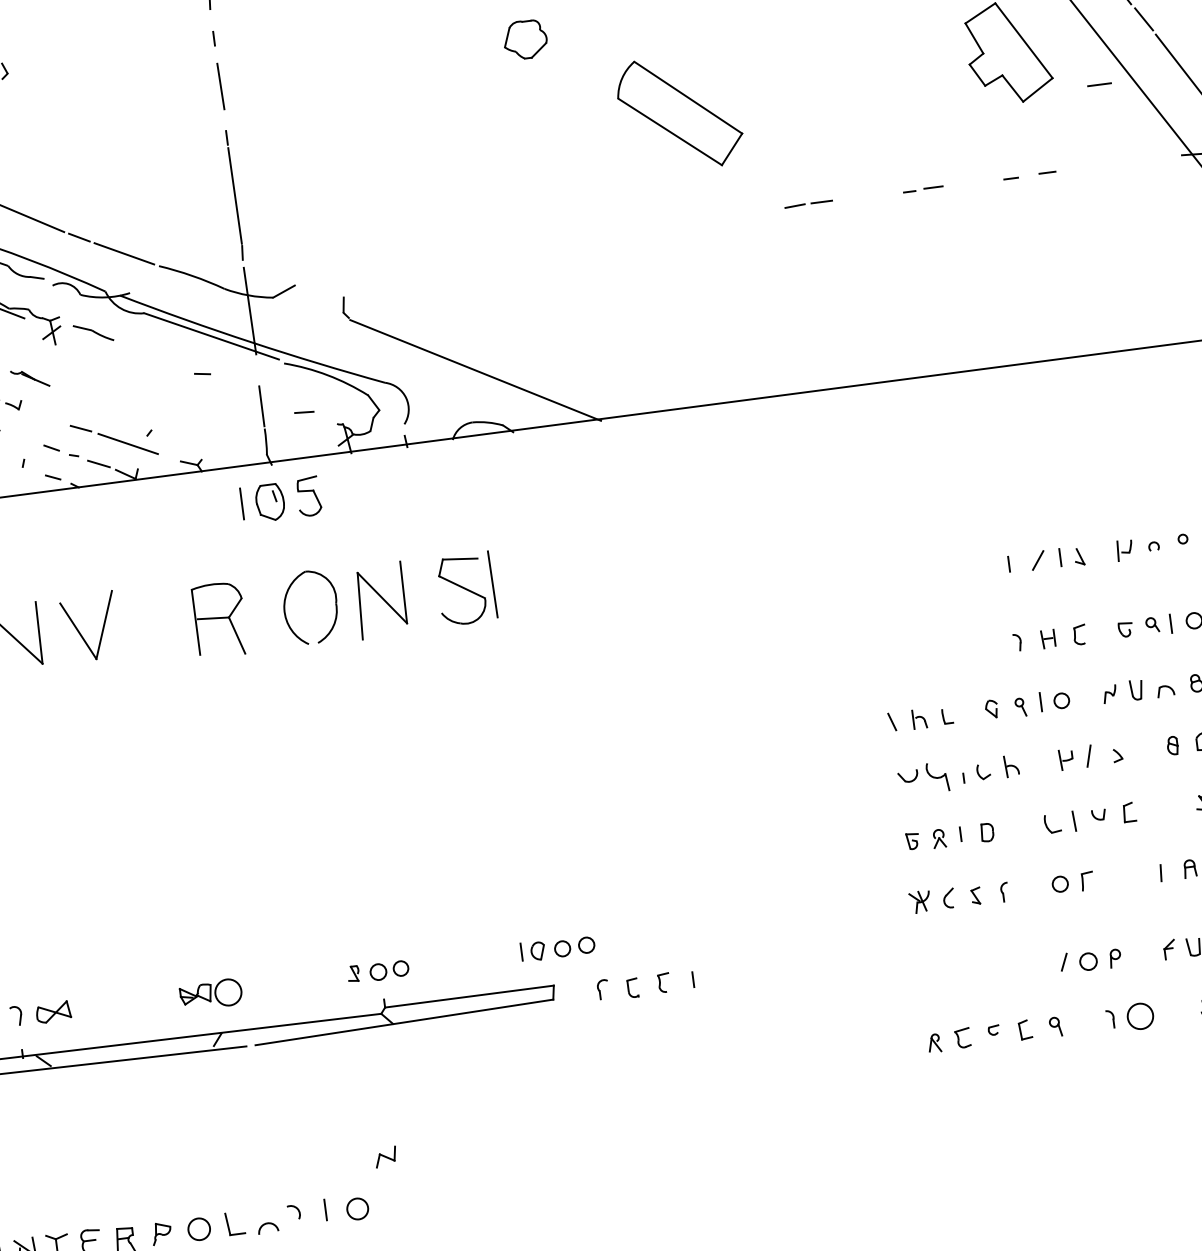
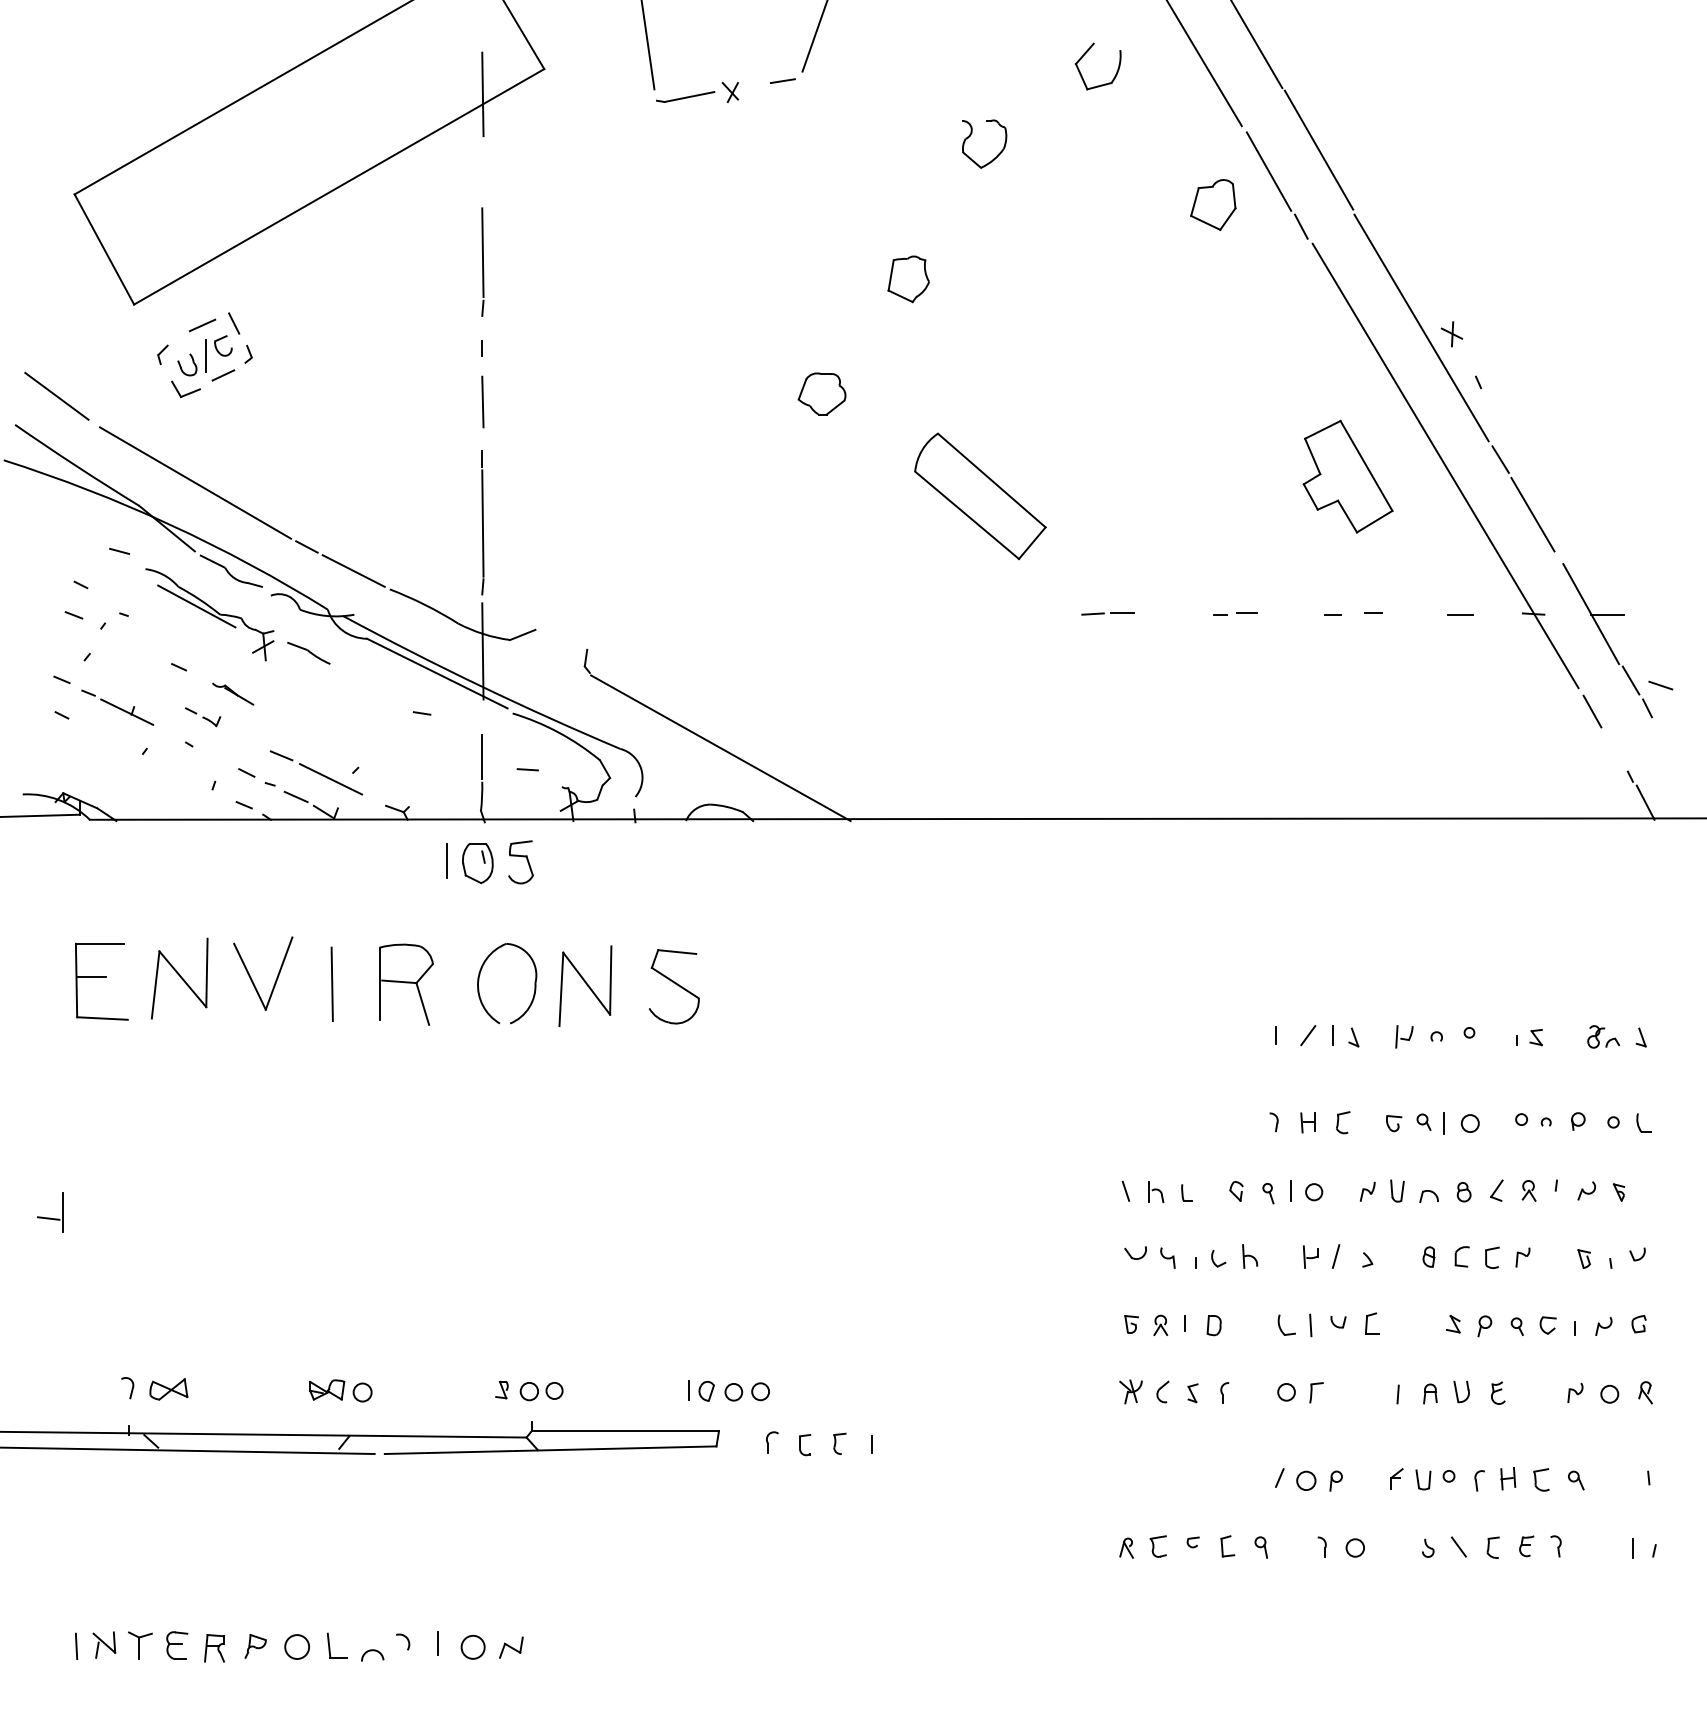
line: (1099, 84) -> (1460, 614), moved
line: (492, 583) -> (331, 983), moved
part: (937, 776) -> (1167, 1257), size x0.62
circle: (228, 992) -> (362, 1392), size x0.62
circle: (1140, 1015) -> (1355, 1547), size x0.62
part: (386, 1156) -> (511, 1647), moved

